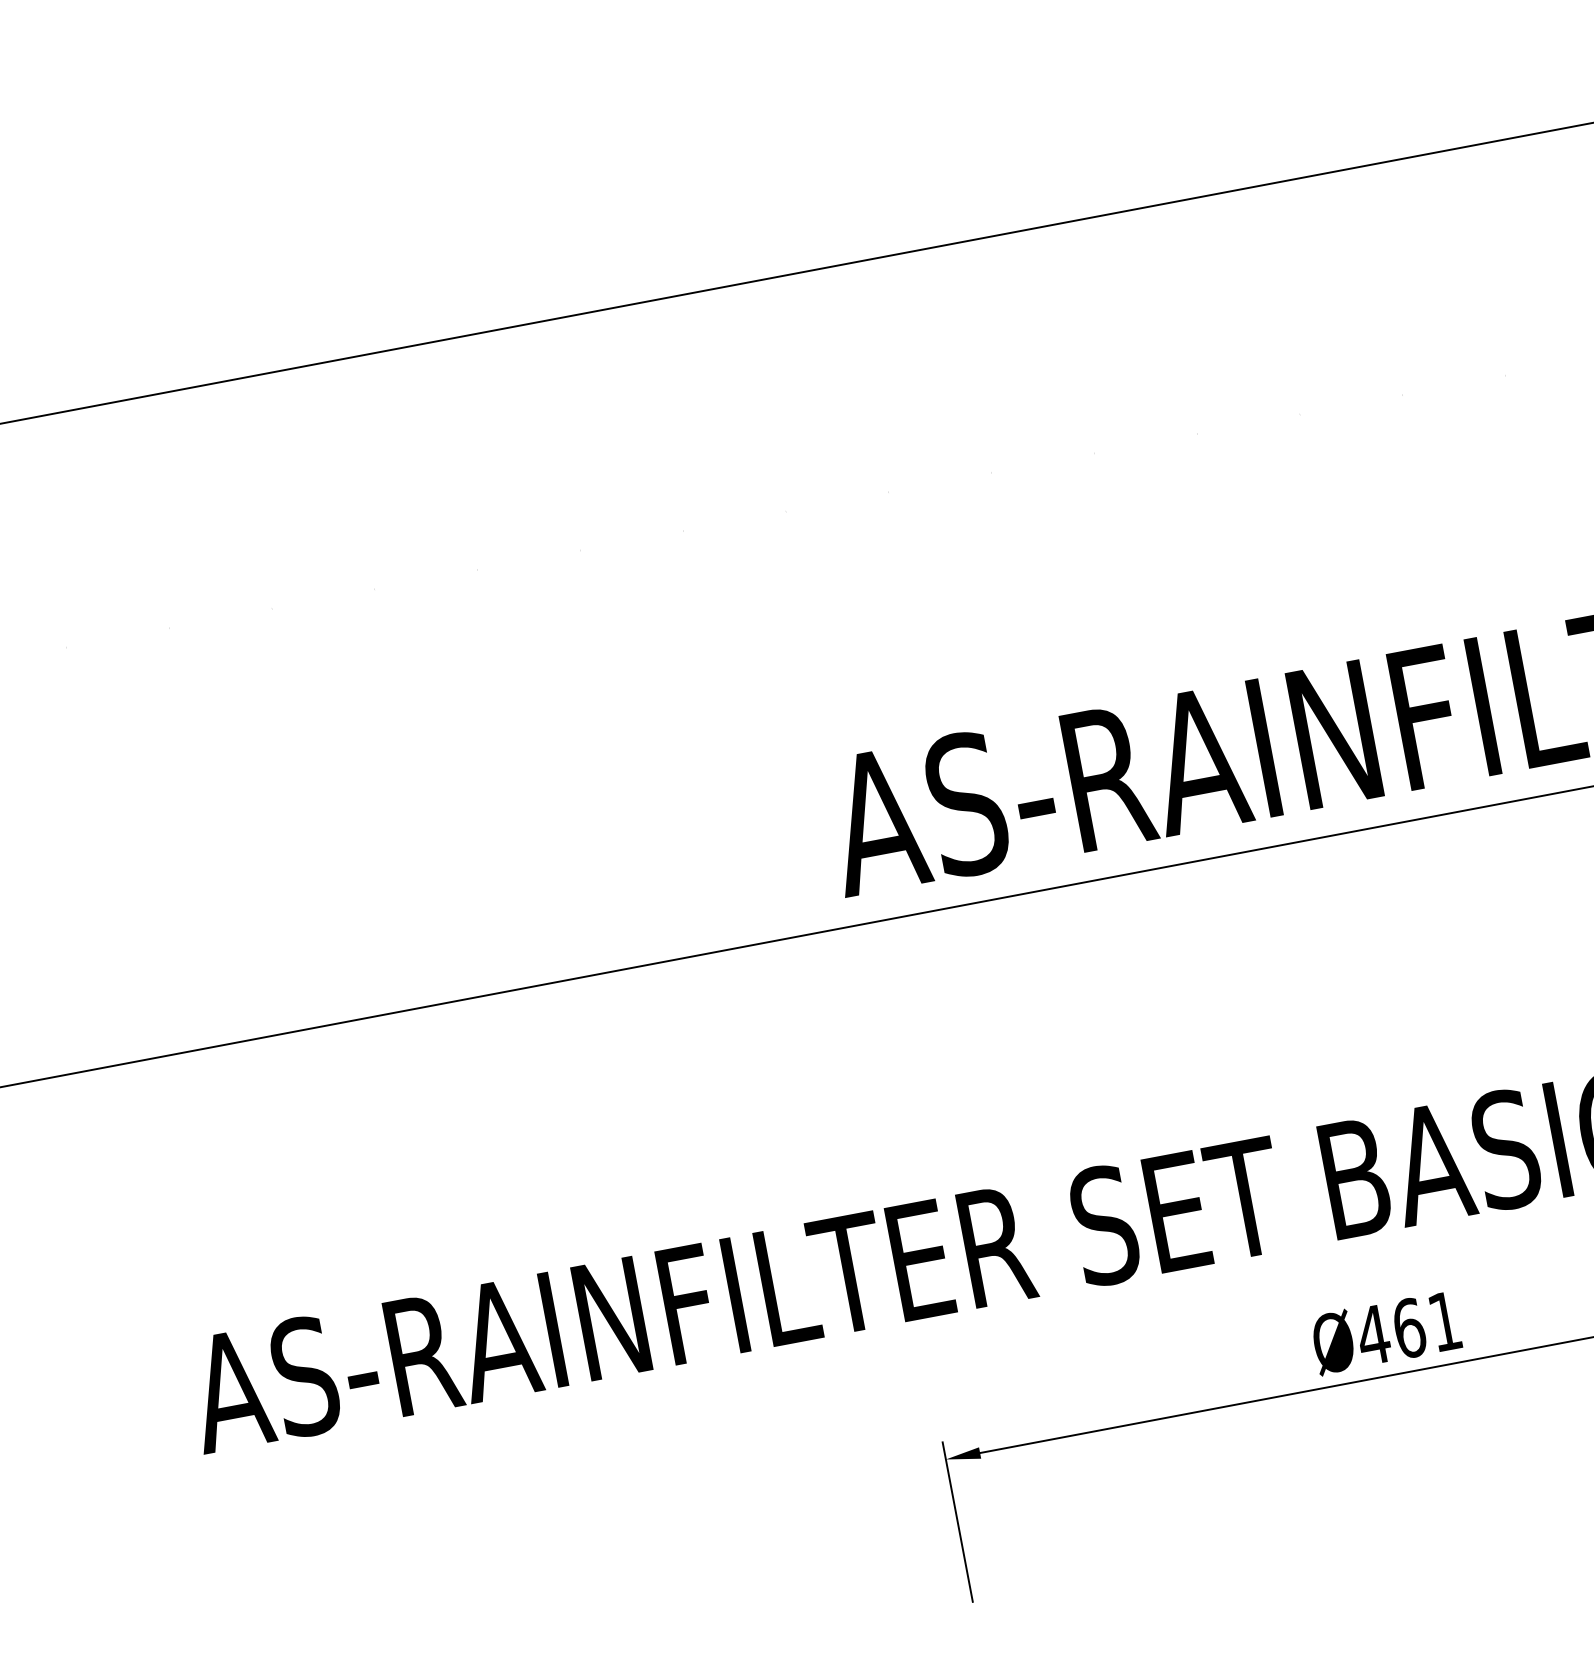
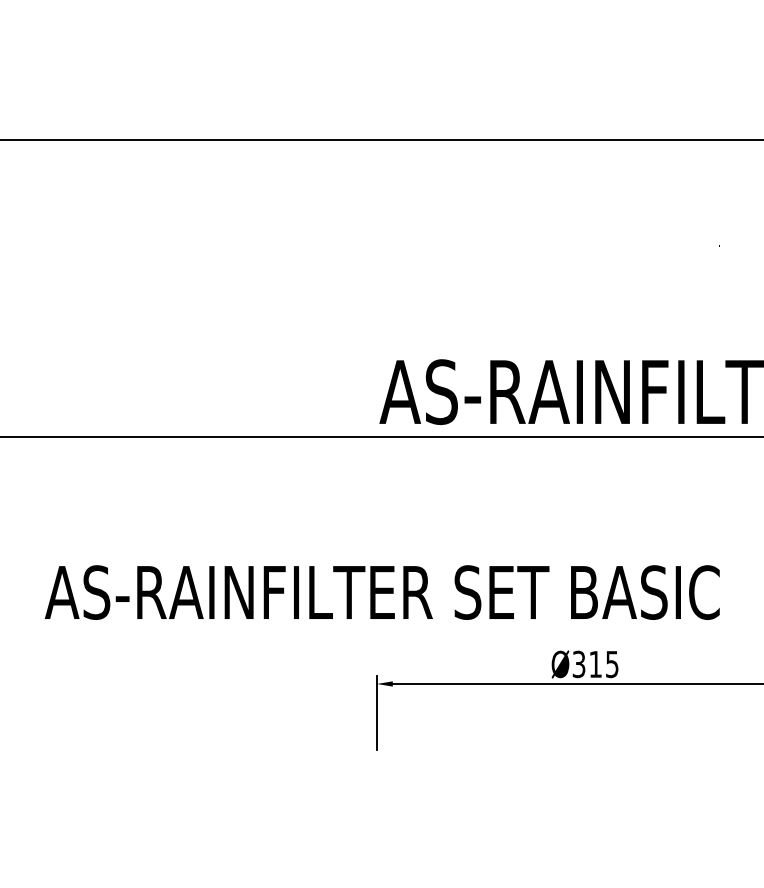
text: (1408, 1328) -> (595, 664), Ø461 -> Ø315

